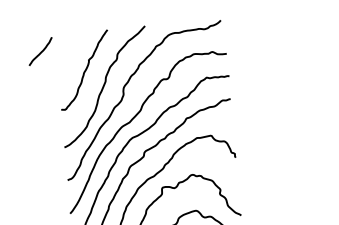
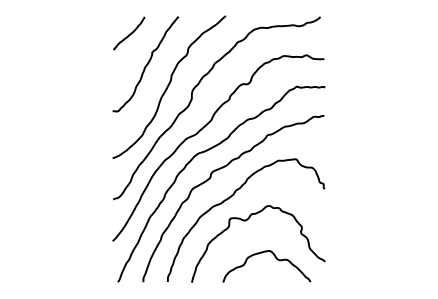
curve: (40, 51) -> (129, 33), moved

